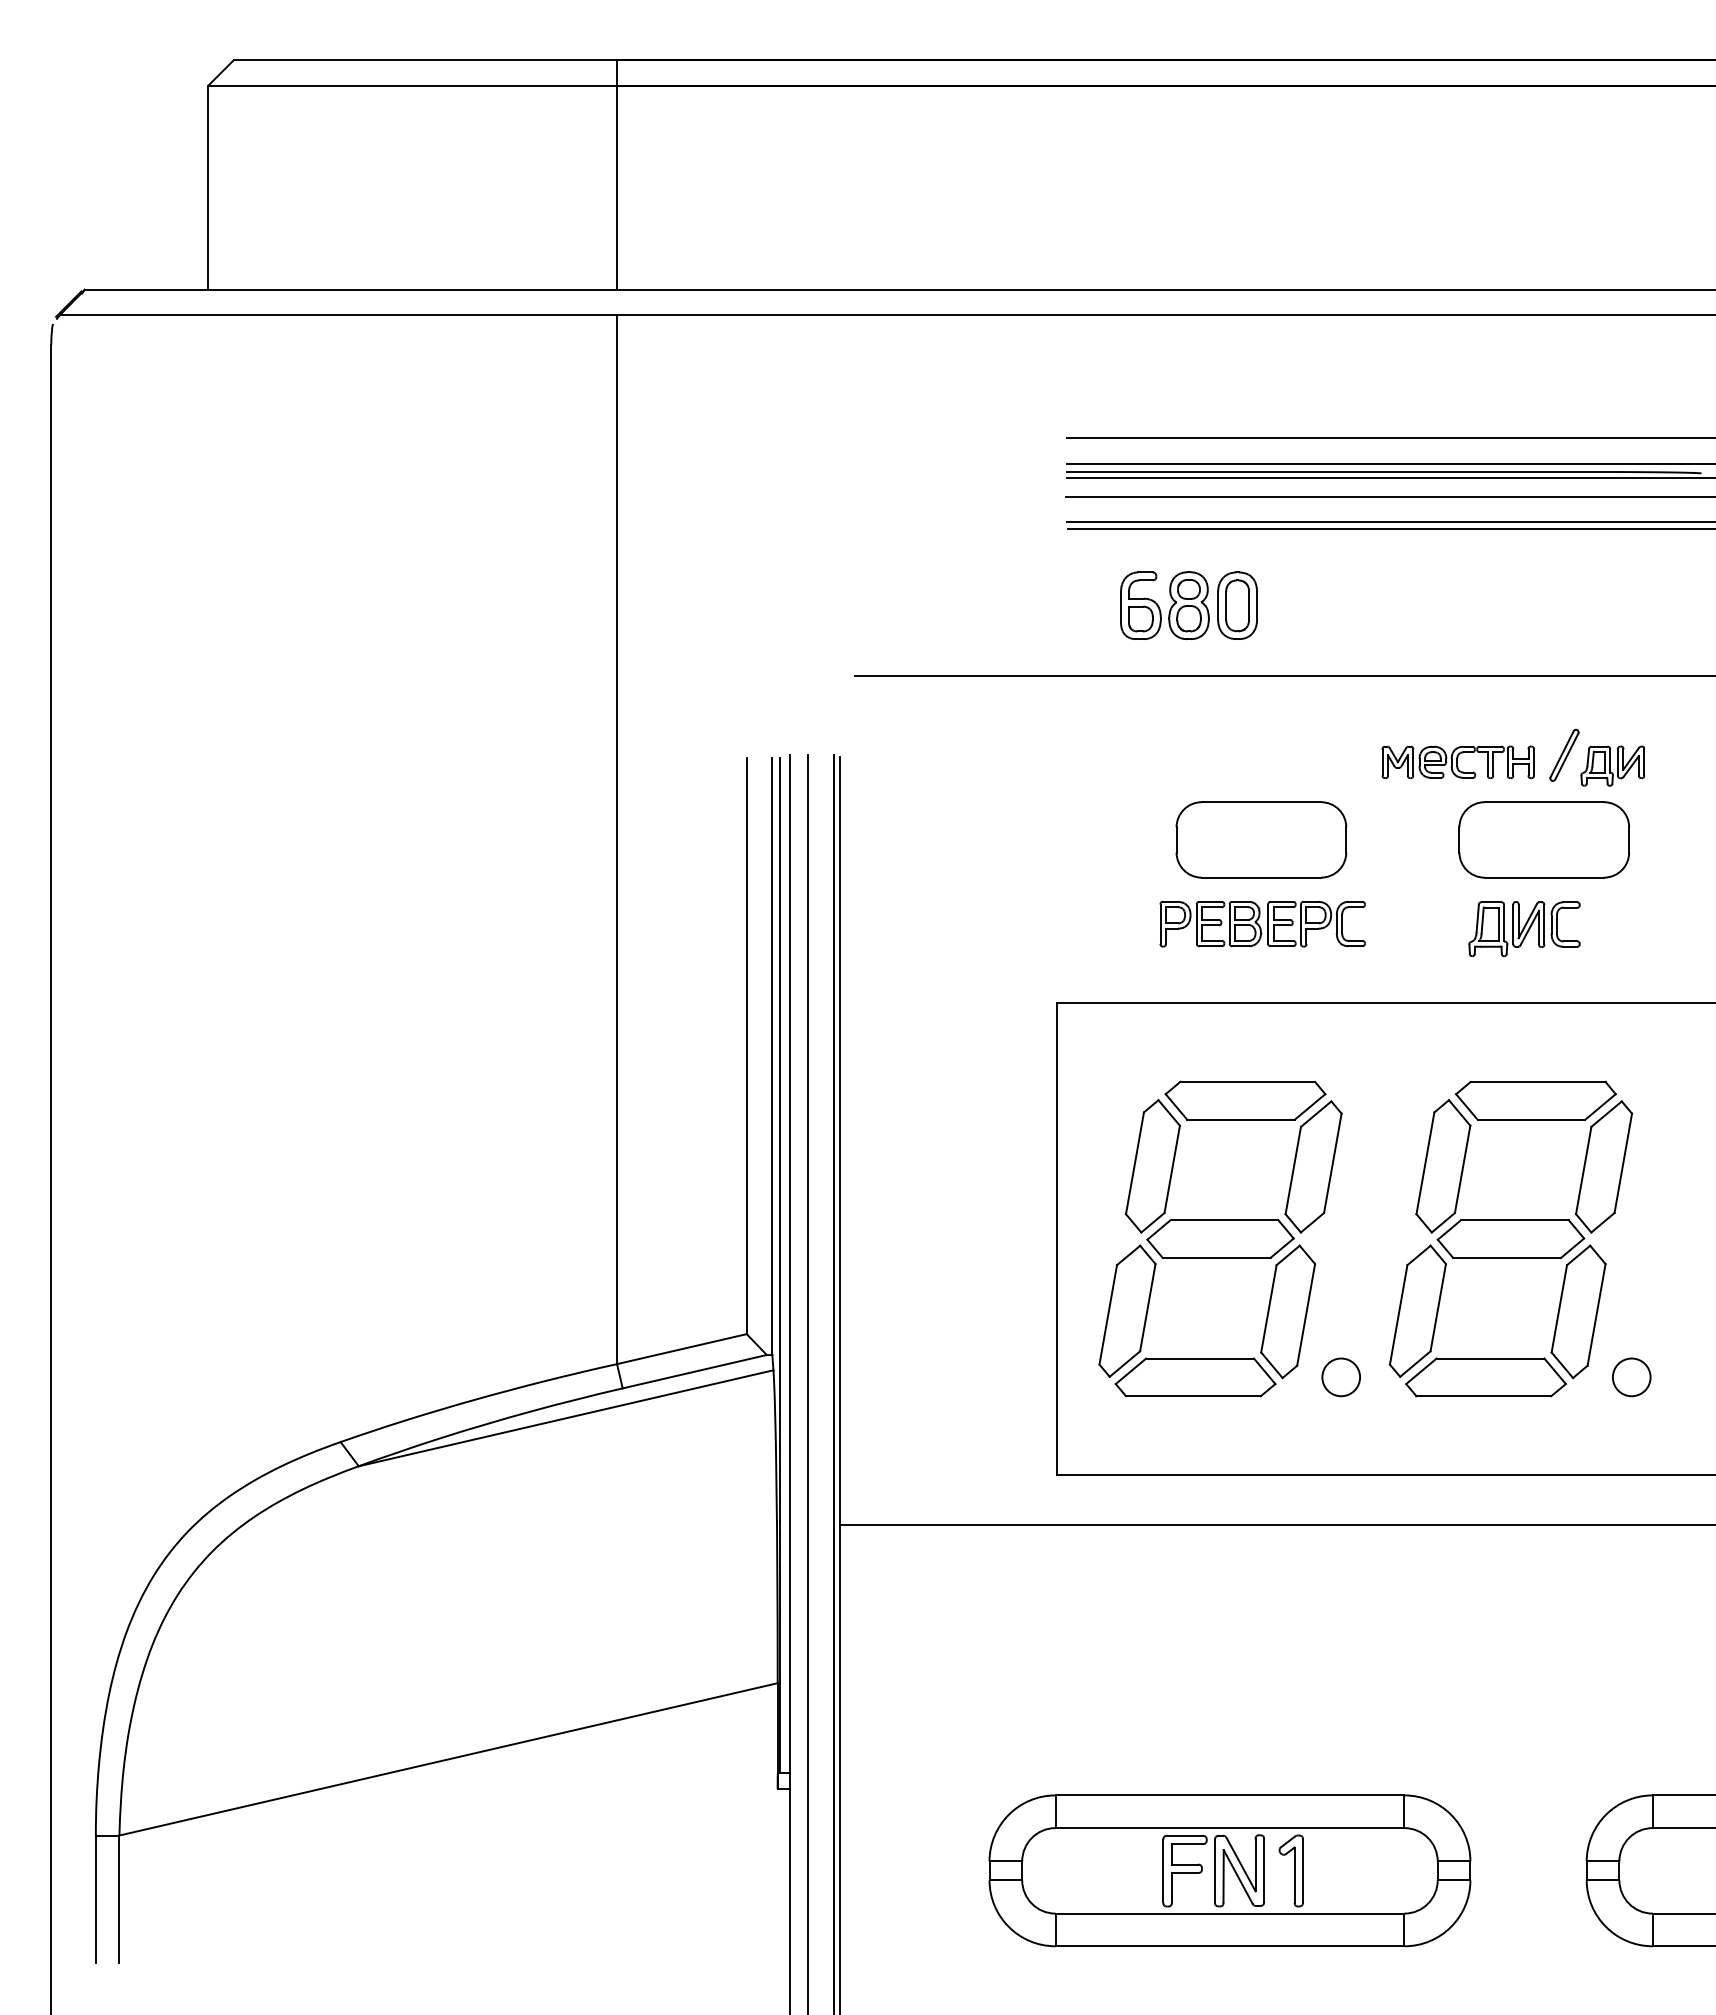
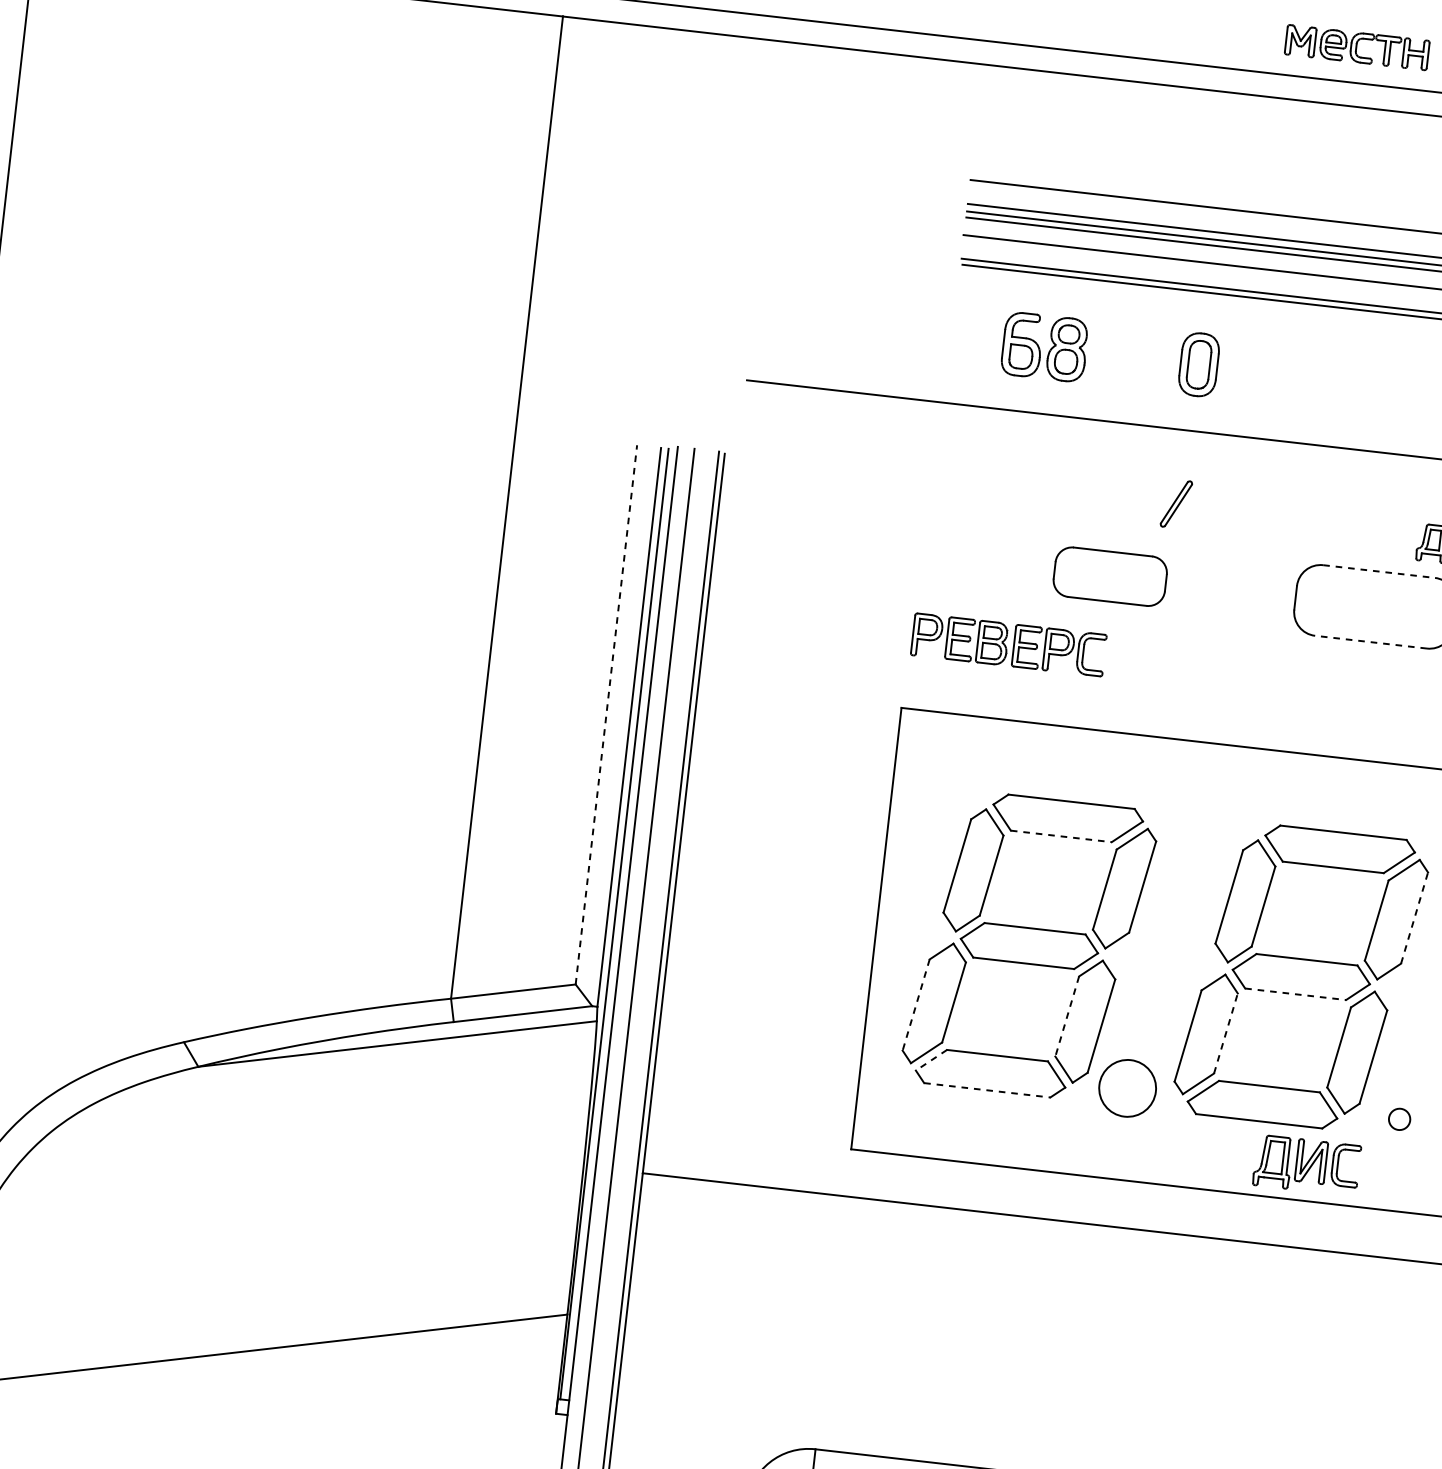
part: (1237, 605) -> (1199, 364), moved
part: (1564, 755) -> (1176, 504), moved
part: (1457, 761) -> (1356, 46), moved
line: (1544, 802) -> (1379, 571), solid -> dashed
part: (1261, 839) -> (1110, 576), size x0.7
line: (1544, 877) -> (1371, 642), solid -> dashed
part: (1262, 924) -> (1008, 645), moved
part: (1524, 929) -> (1306, 1165), moved
line: (746, 1046) -> (606, 715), solid -> dashed
line: (1241, 1119) -> (1061, 836), solid -> dashed
line: (1623, 1162) -> (1414, 917), solid -> dashed
line: (1507, 1257) -> (1296, 993), solid -> dashed
line: (1438, 1307) -> (1226, 1033), solid -> dashed
line: (1268, 1309) -> (1066, 1017), solid -> dashed
line: (1108, 1315) -> (916, 1005), solid -> dashed
line: (1130, 1371) -> (930, 1060), solid -> dashed
circle: (1341, 1377) -> (1127, 1088), size x1.6
circle: (1631, 1377) -> (1399, 1119), size x0.6
line: (1193, 1396) -> (987, 1090), solid -> dashed

